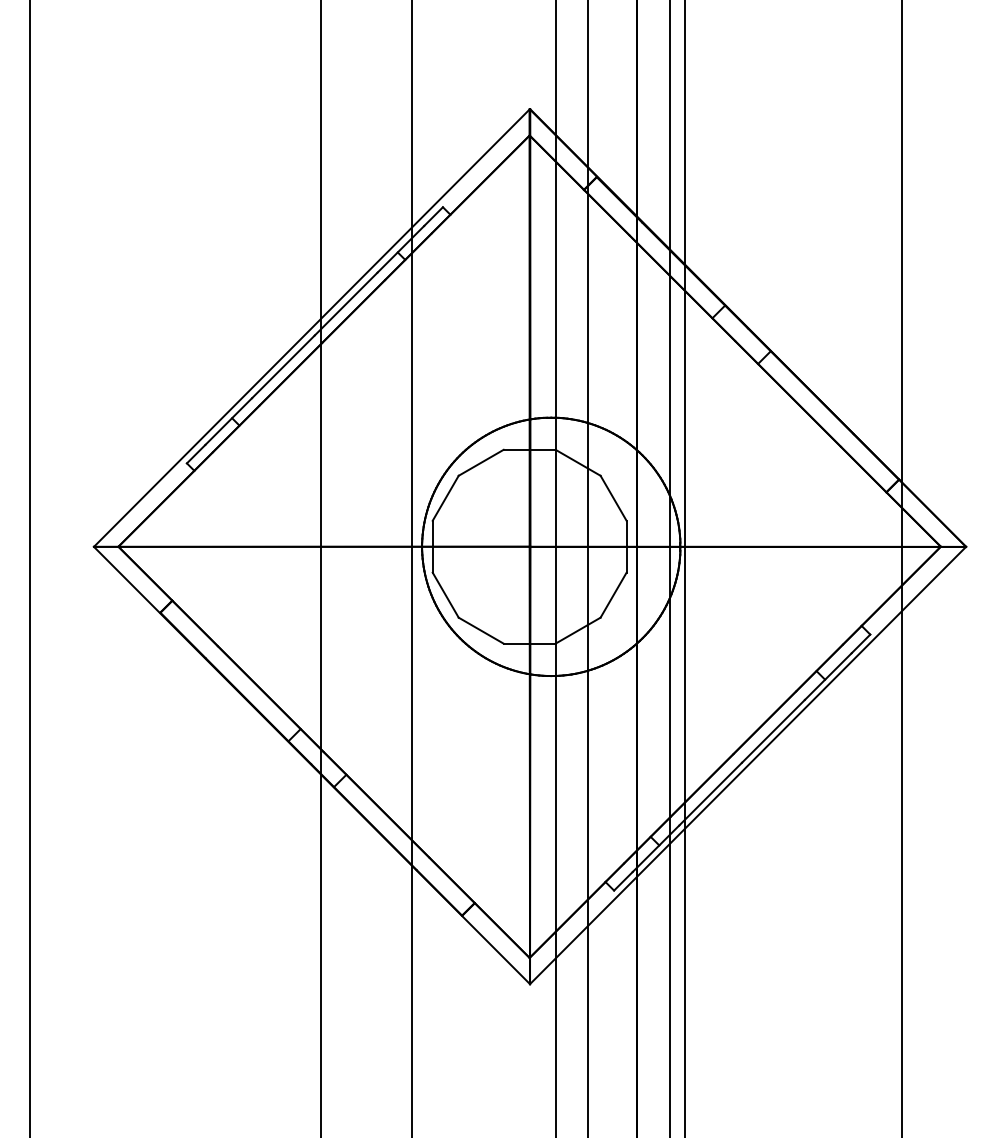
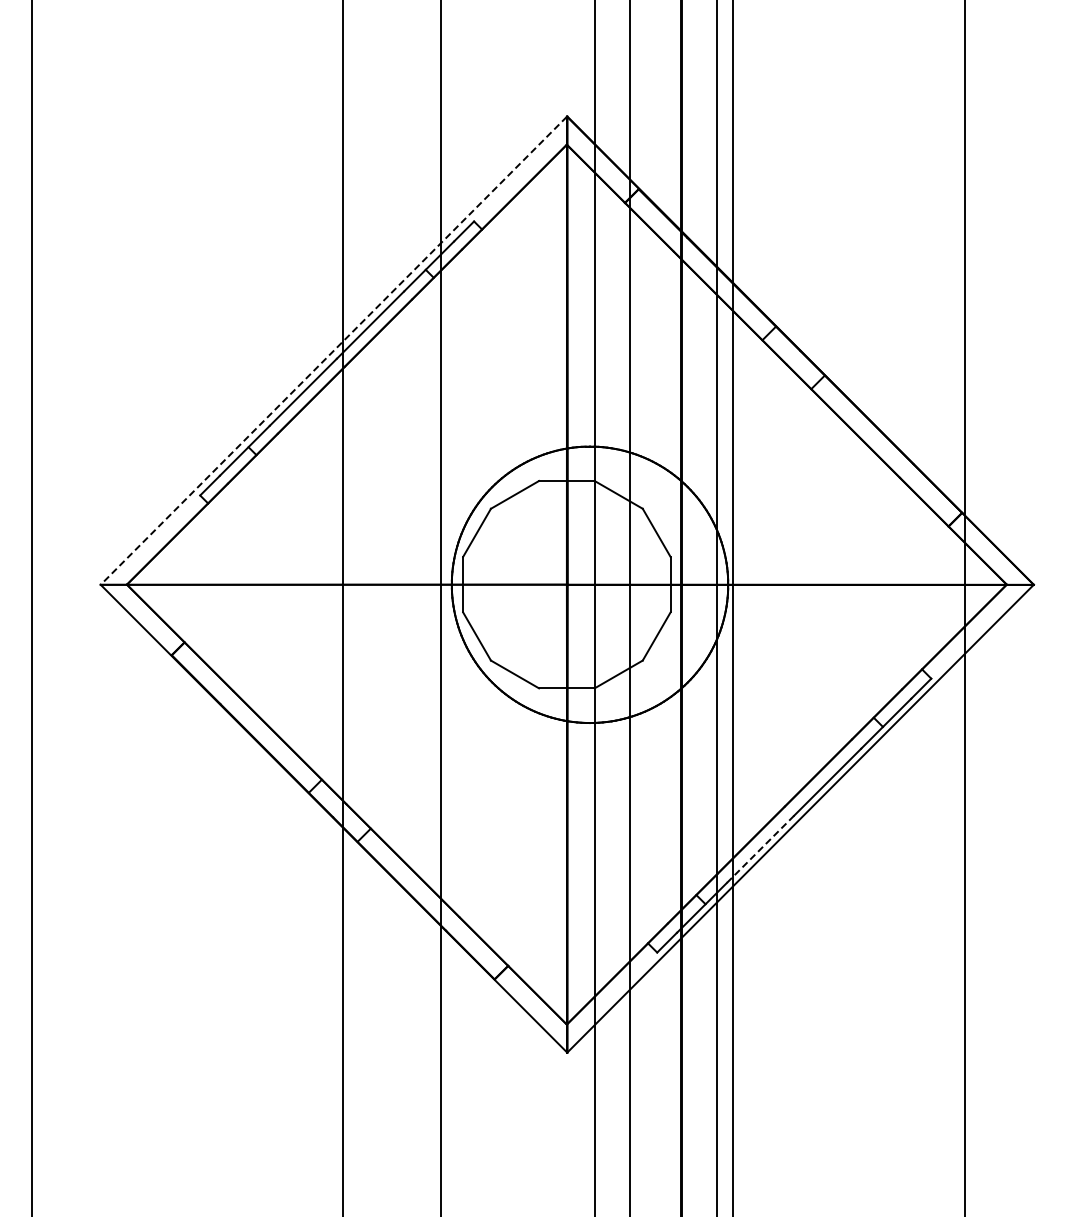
line: (311, 328) -> (333, 351), solid -> dashed
line: (710, 793) -> (760, 848), solid -> dashed

